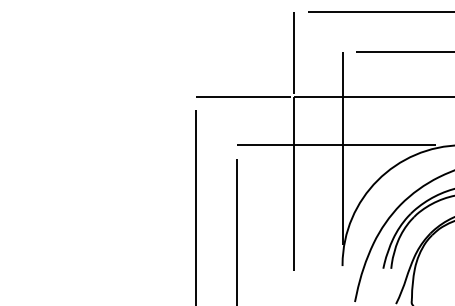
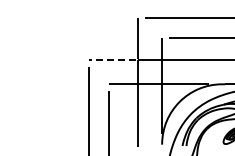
line: (243, 97) -> (112, 60), solid -> dashed

